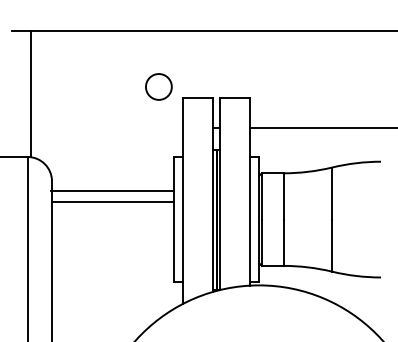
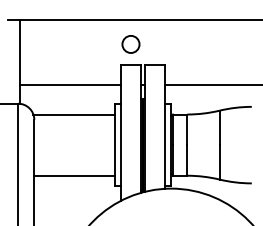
circle: (158, 87) -> (130, 44), moved
line: (106, 127) -> (70, 84), added
line: (111, 191) -> (73, 114), moved
line: (112, 202) -> (74, 175), moved

